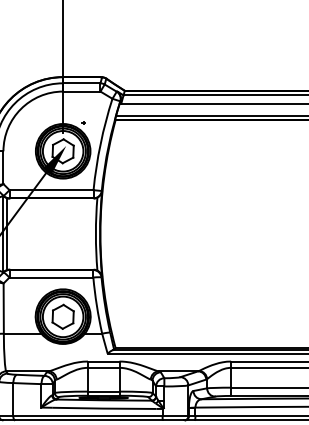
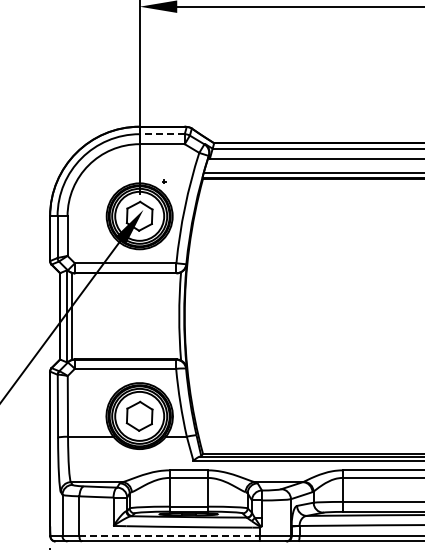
line: (82, 83) -> (162, 134), solid -> dashed
line: (88, 416) -> (170, 536), solid -> dashed

